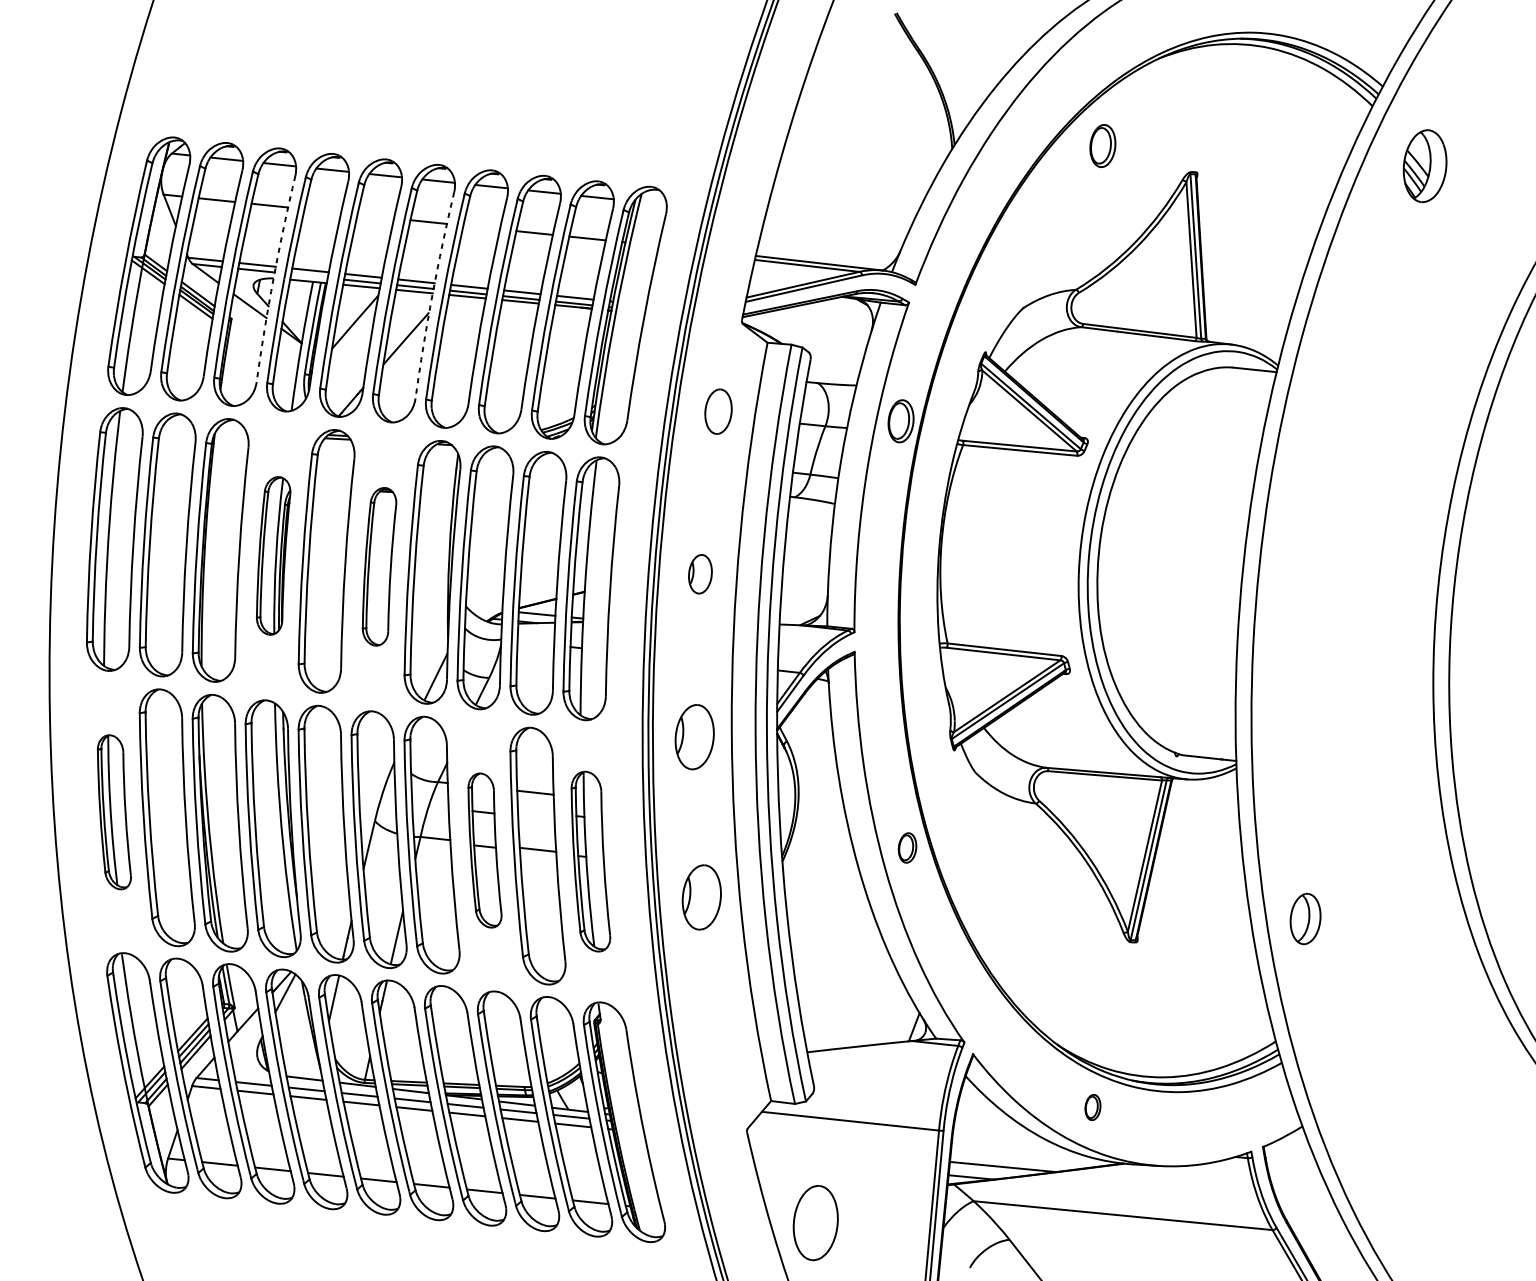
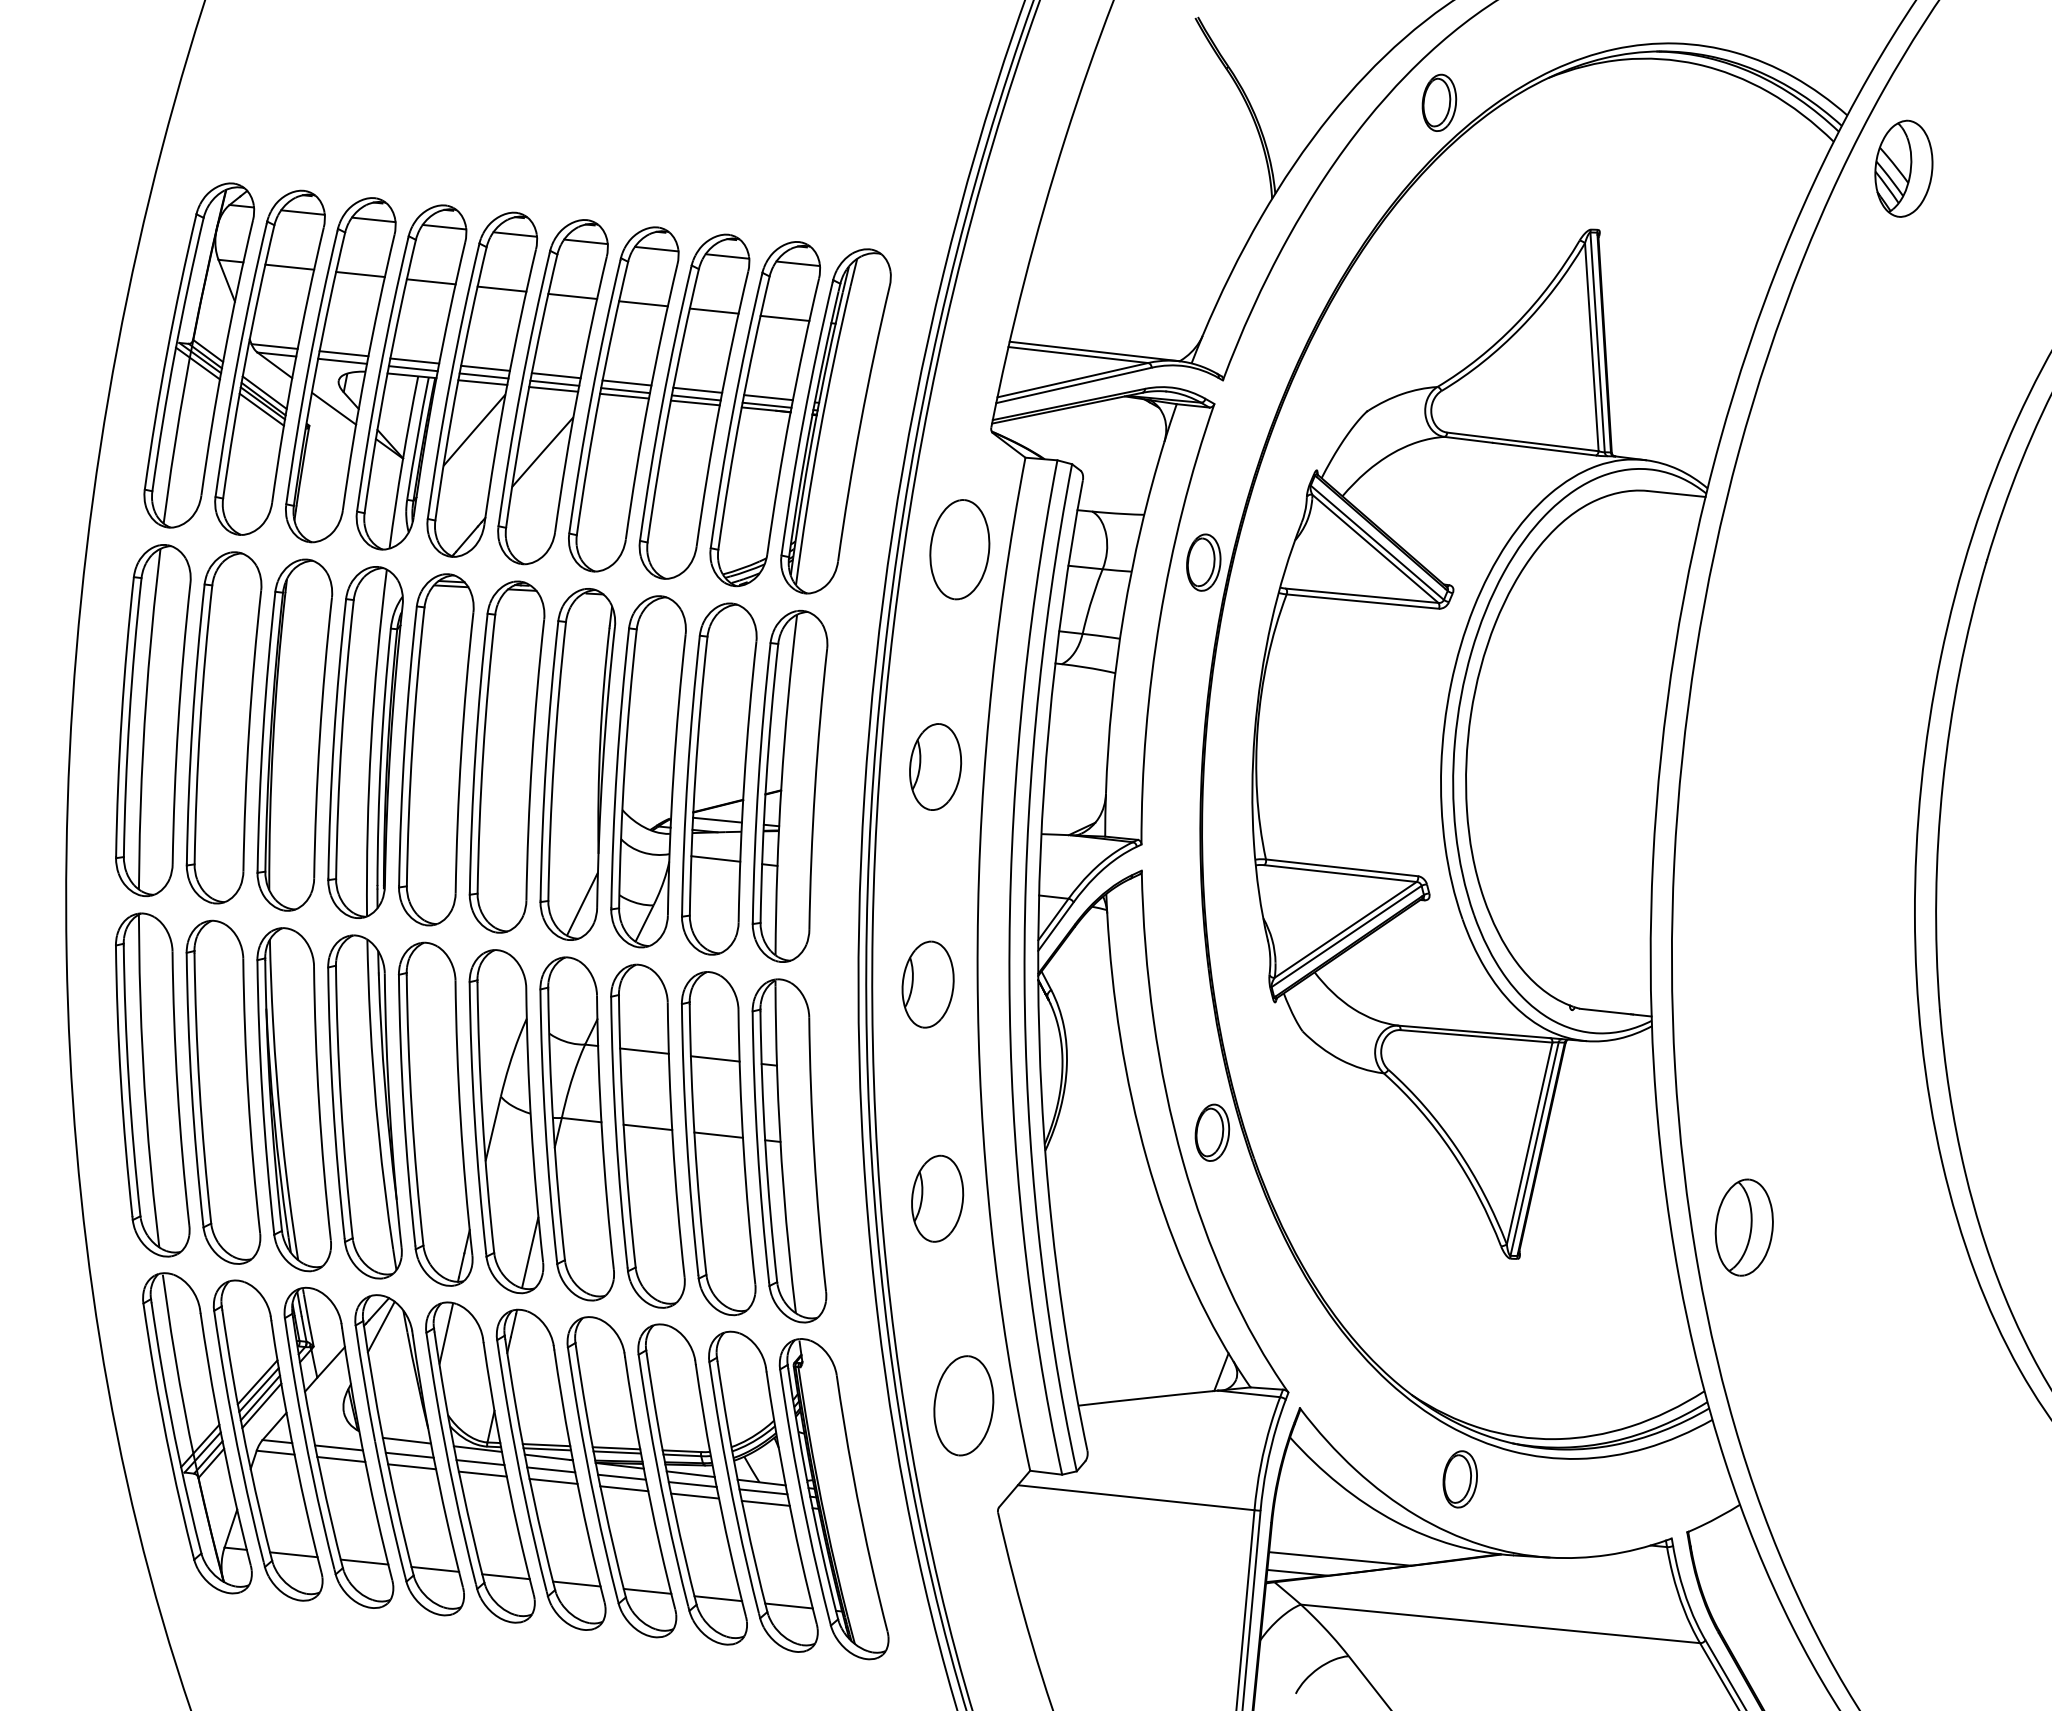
part: (1102, 145) -> (1439, 102), moved
part: (1424, 165) -> (1903, 168), moved
line: (322, 210) -> (430, 281), added
line: (375, 216) -> (501, 288), added
line: (481, 227) -> (643, 303), added
line: (308, 275) -> (412, 368), added
arc: (273, 278) -> (365, 371), dashed -> solid
arc: (432, 294) -> (577, 393), dashed -> solid
part: (718, 411) -> (959, 549), size x1.67
part: (273, 555) -> (365, 742), size x1.67
part: (379, 566) -> (506, 756), size x1.67
part: (700, 573) -> (935, 766), size x1.67
line: (535, 642) -> (715, 858), added
part: (114, 811) -> (152, 1084), size x1.67
part: (907, 847) -> (1212, 1132), size x1.43
part: (484, 850) -> (647, 1135), size x1.67
part: (590, 861) -> (789, 1150), size x1.43
part: (1305, 918) -> (1743, 1227), size x1.43
part: (1092, 1107) -> (1459, 1479), size x1.67
part: (815, 1222) -> (963, 1405), moved

